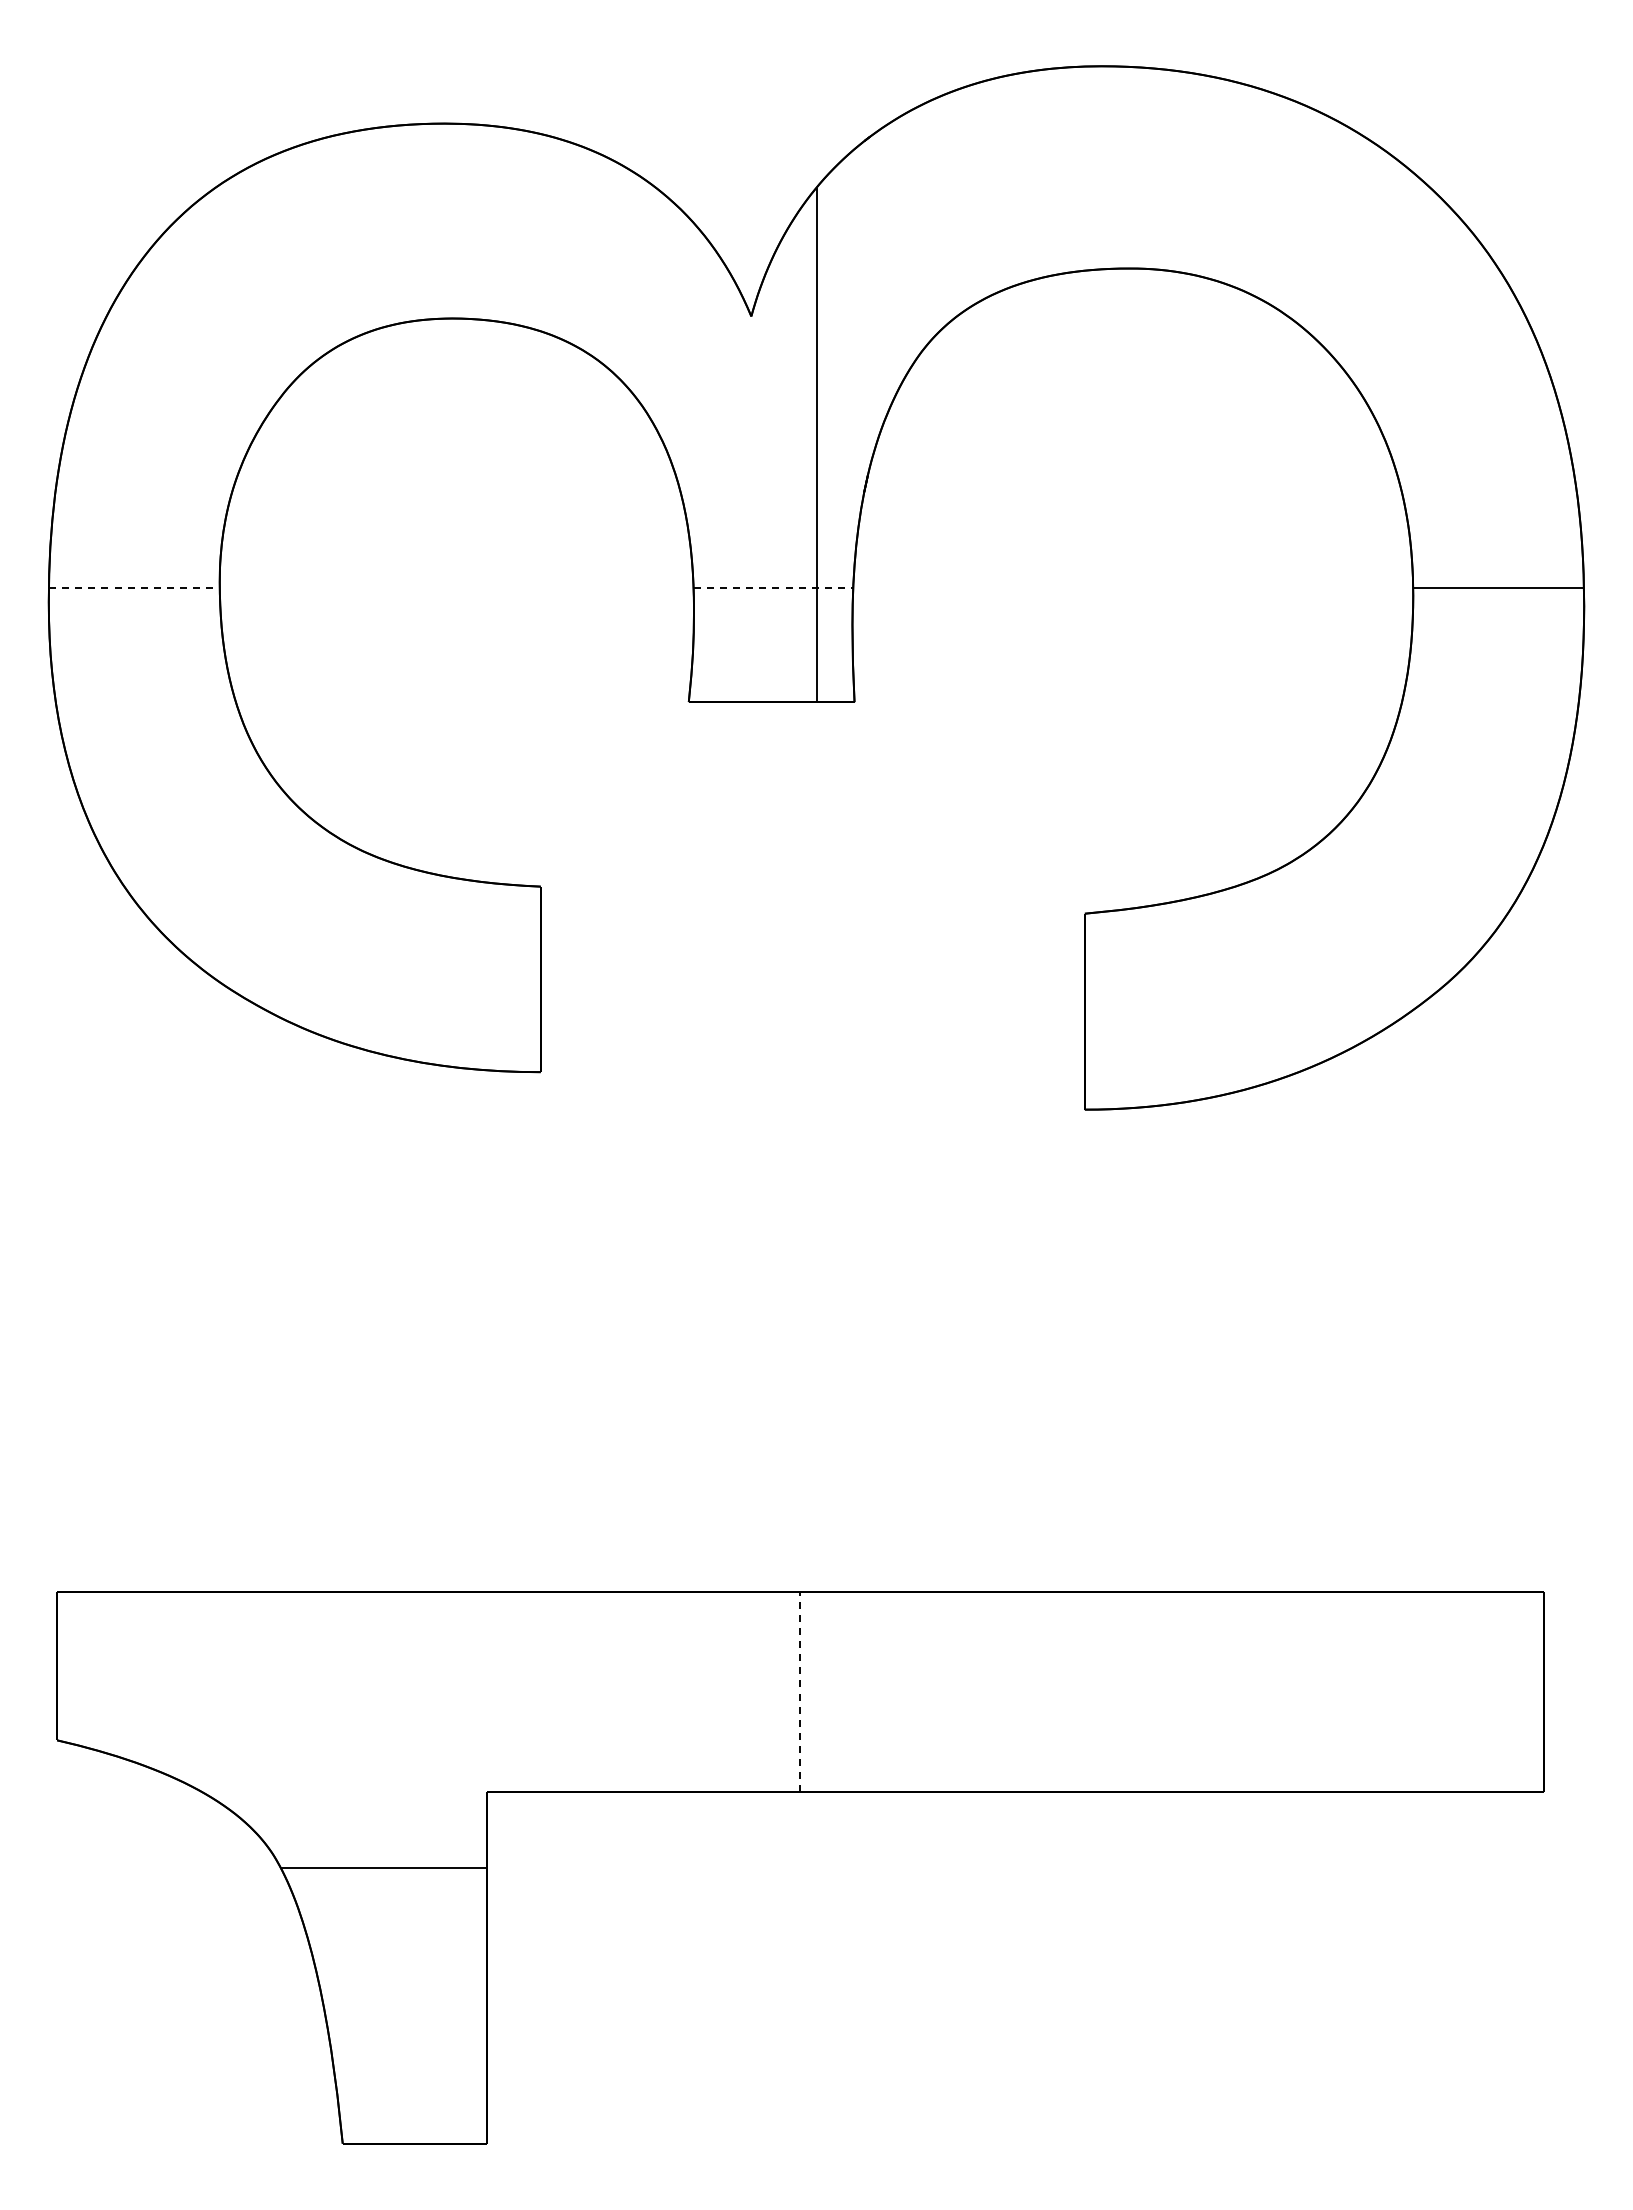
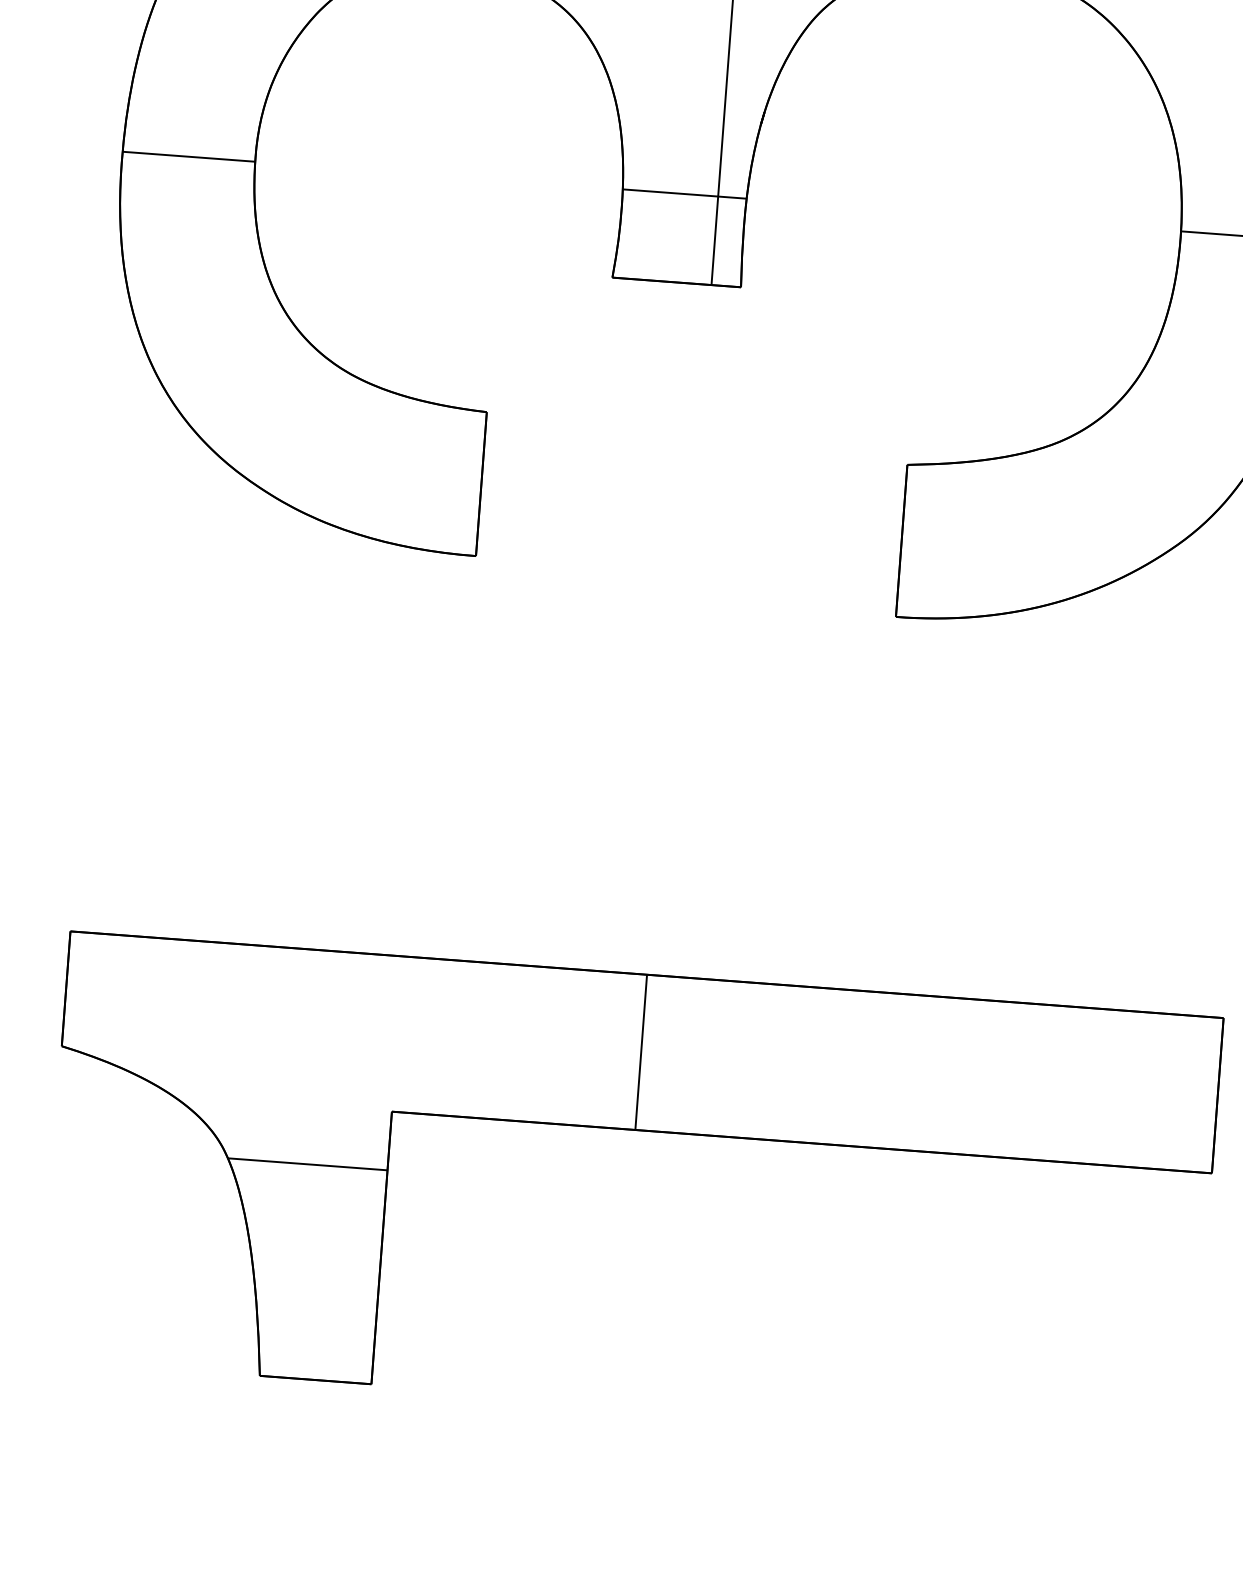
line: (134, 588) -> (189, 157), dashed -> solid
line: (773, 588) -> (684, 194), dashed -> solid
line: (800, 1691) -> (641, 1051), dashed -> solid

